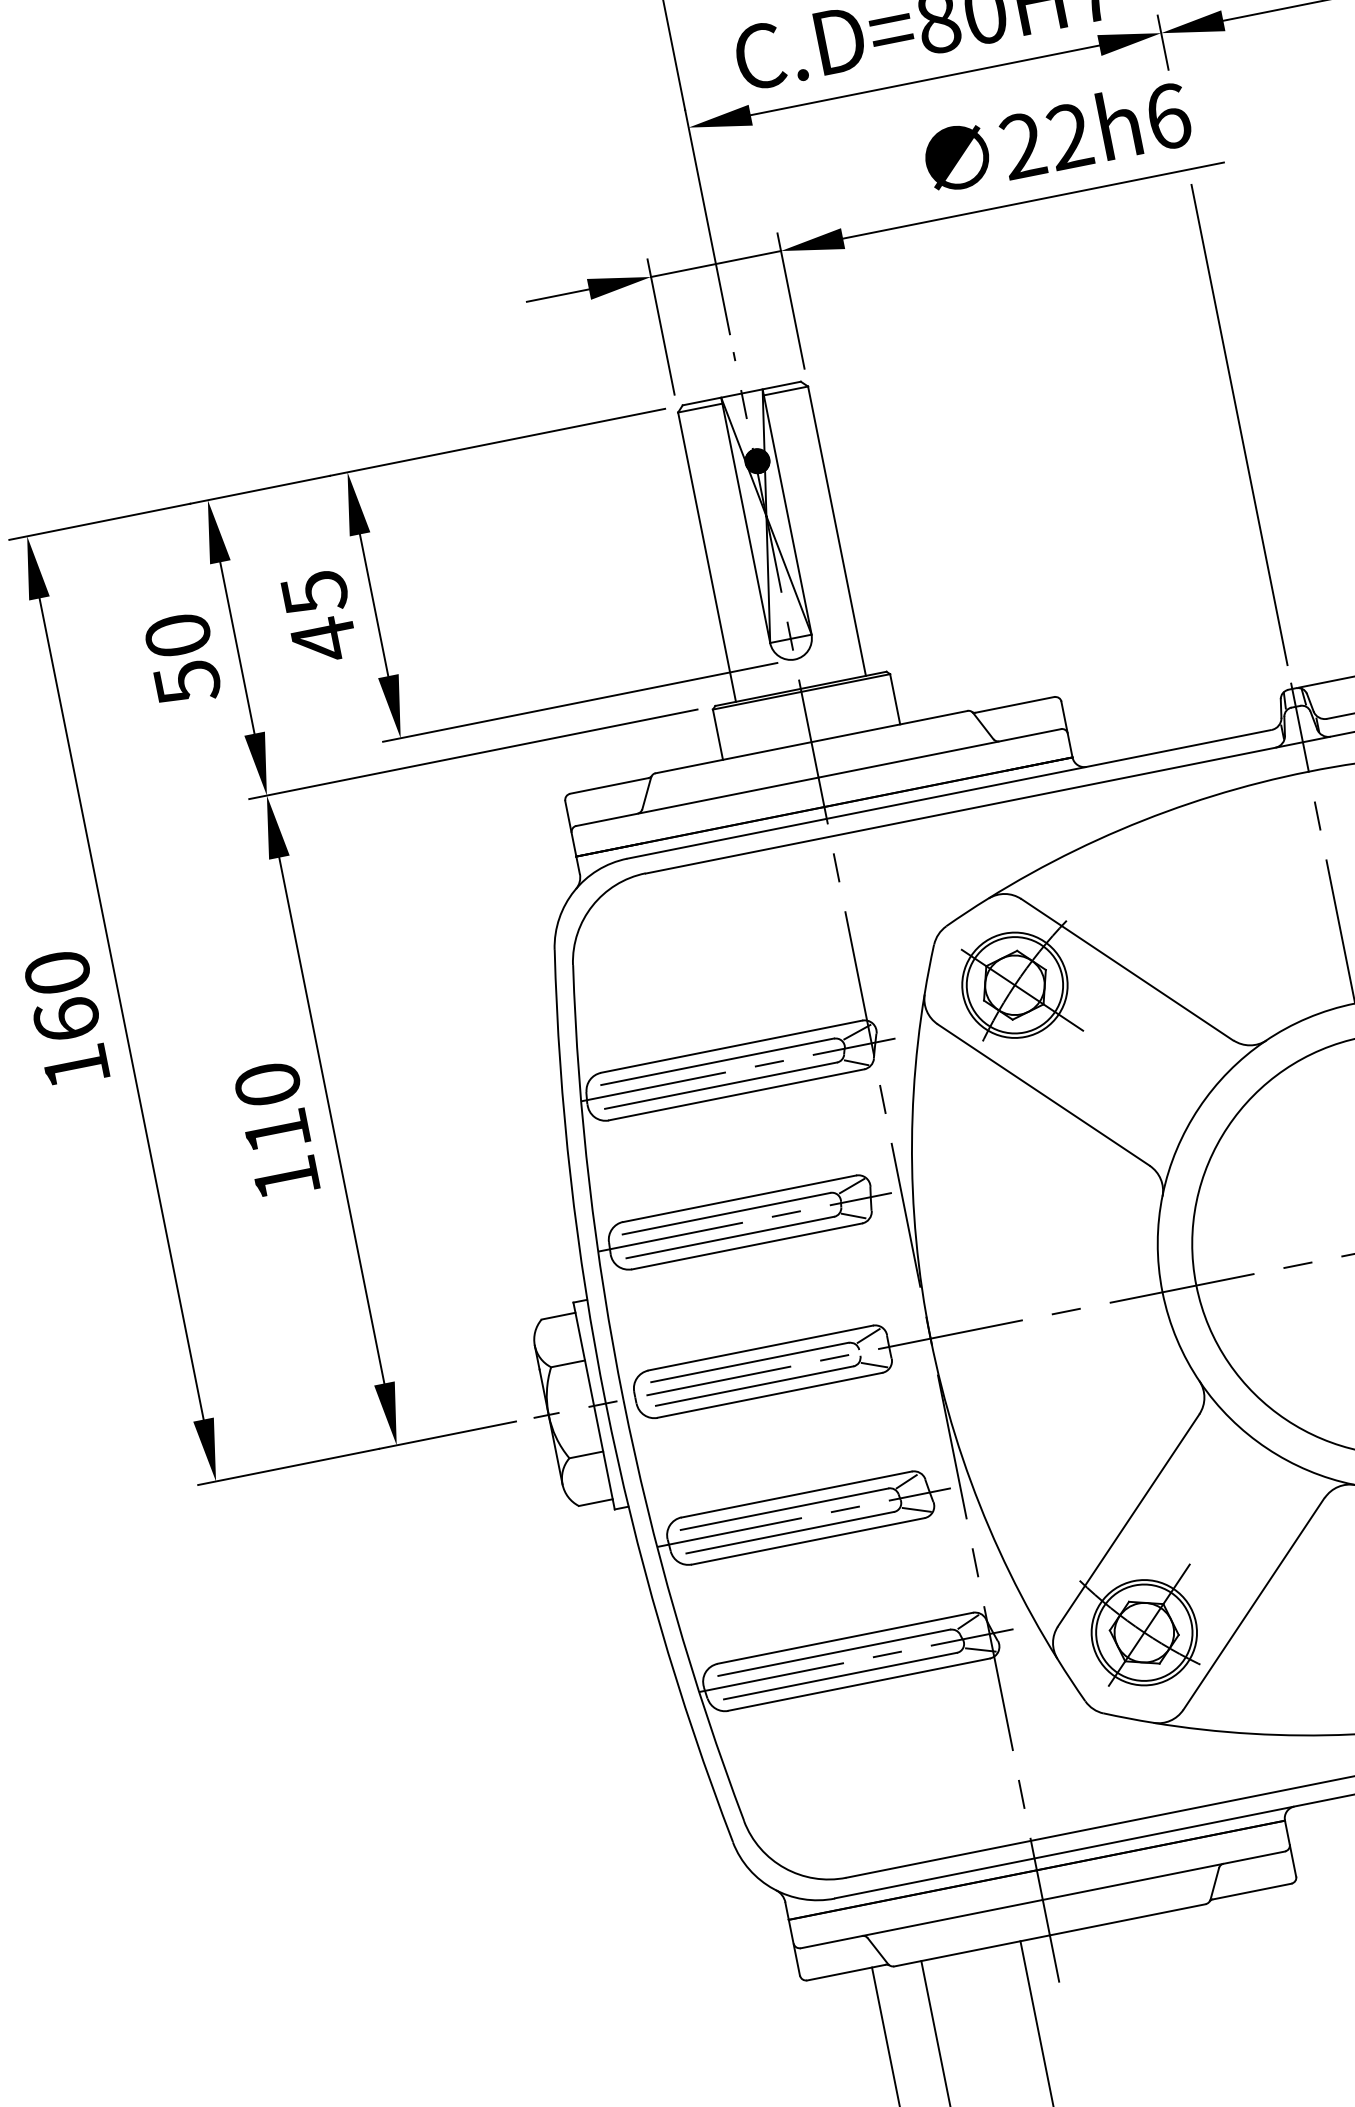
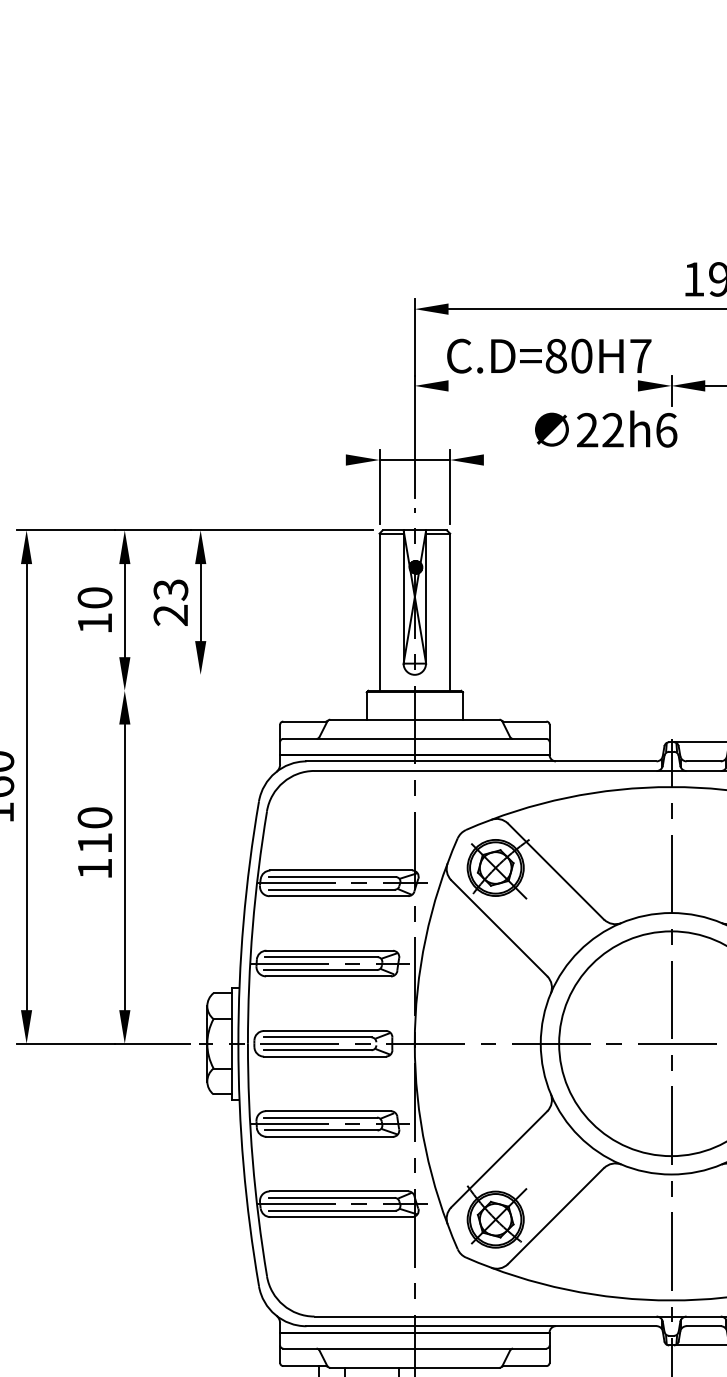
line: (923, 79) -> (542, 385), removed
line: (1032, 201) -> (586, 460), removed
line: (557, 296) -> (328, 460), removed
line: (1239, 424) -> (671, 598), removed
text: (318, 618) -> (170, 603), 45 -> 23
text: (188, 682) -> (95, 623), 50 -> 10
line: (580, 701) -> (298, 674), removed
line: (472, 753) -> (236, 690), removed
text: (275, 1130) -> (94, 842), moved

